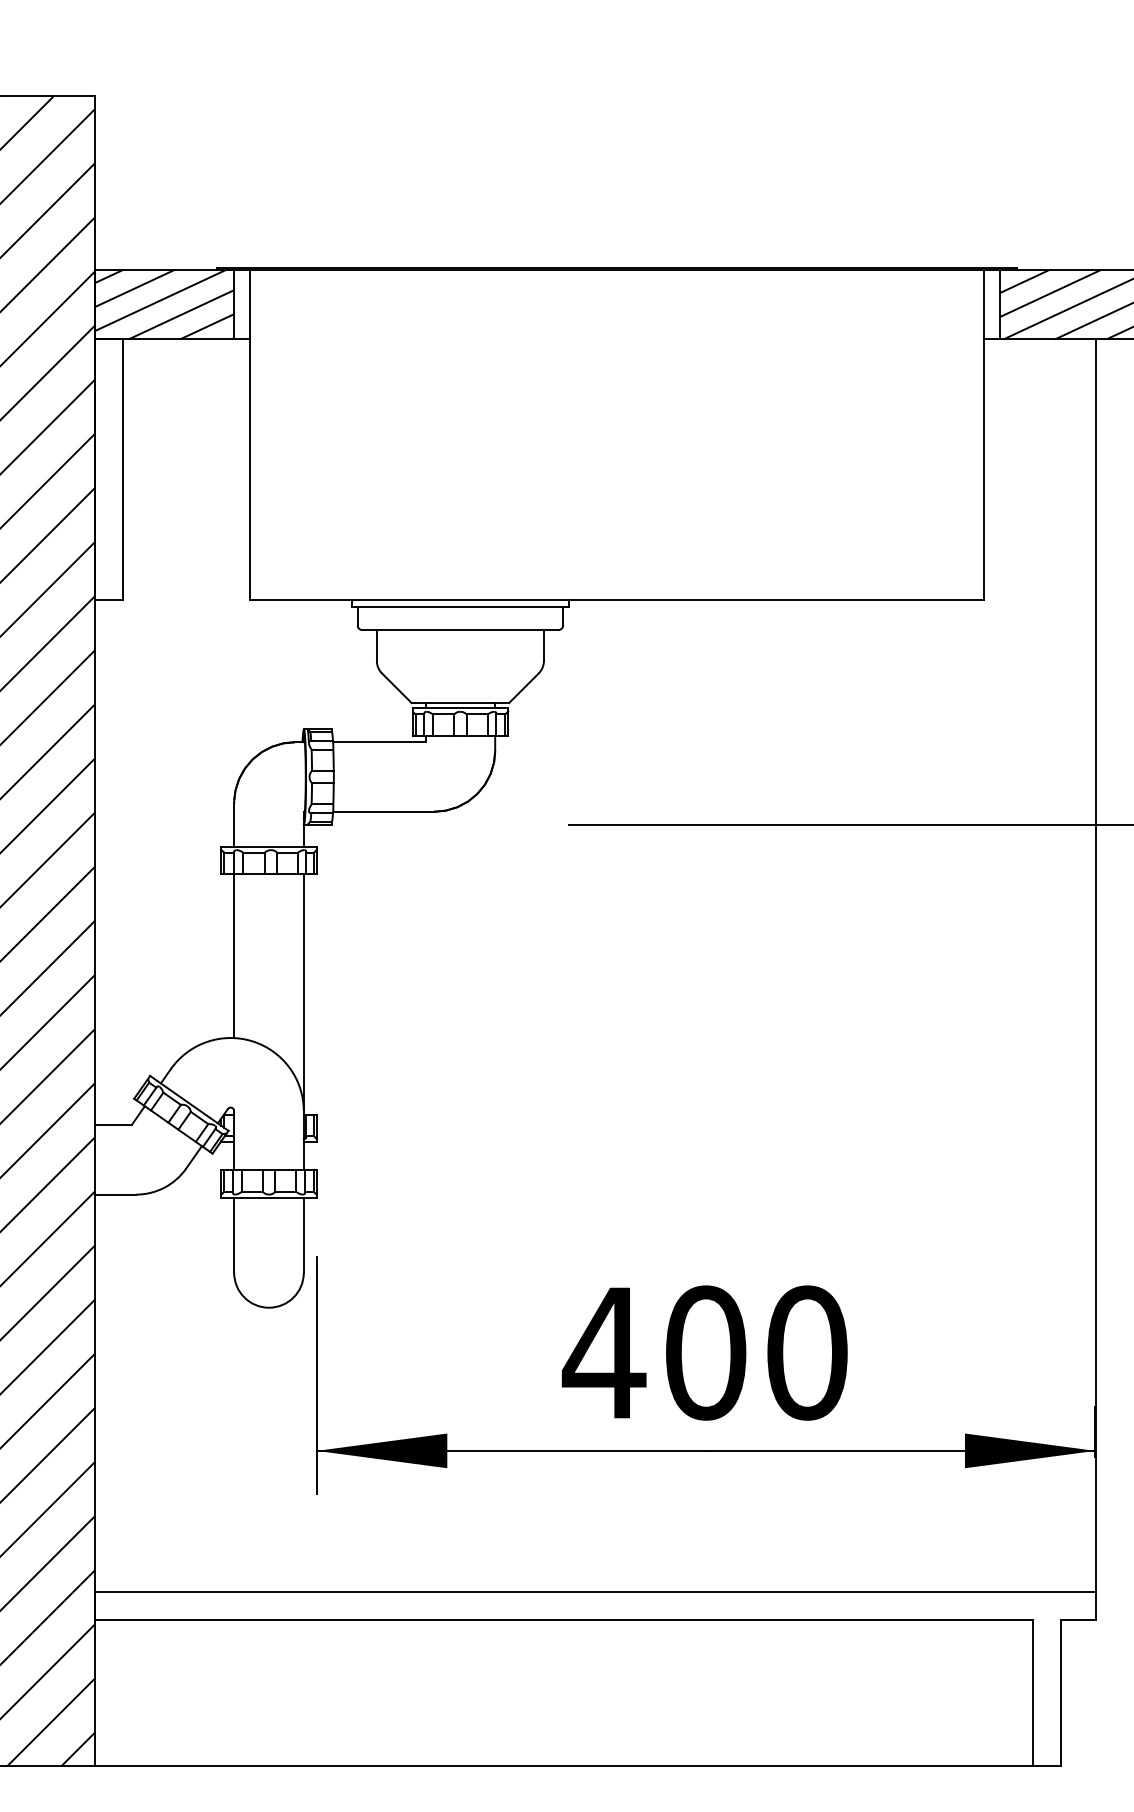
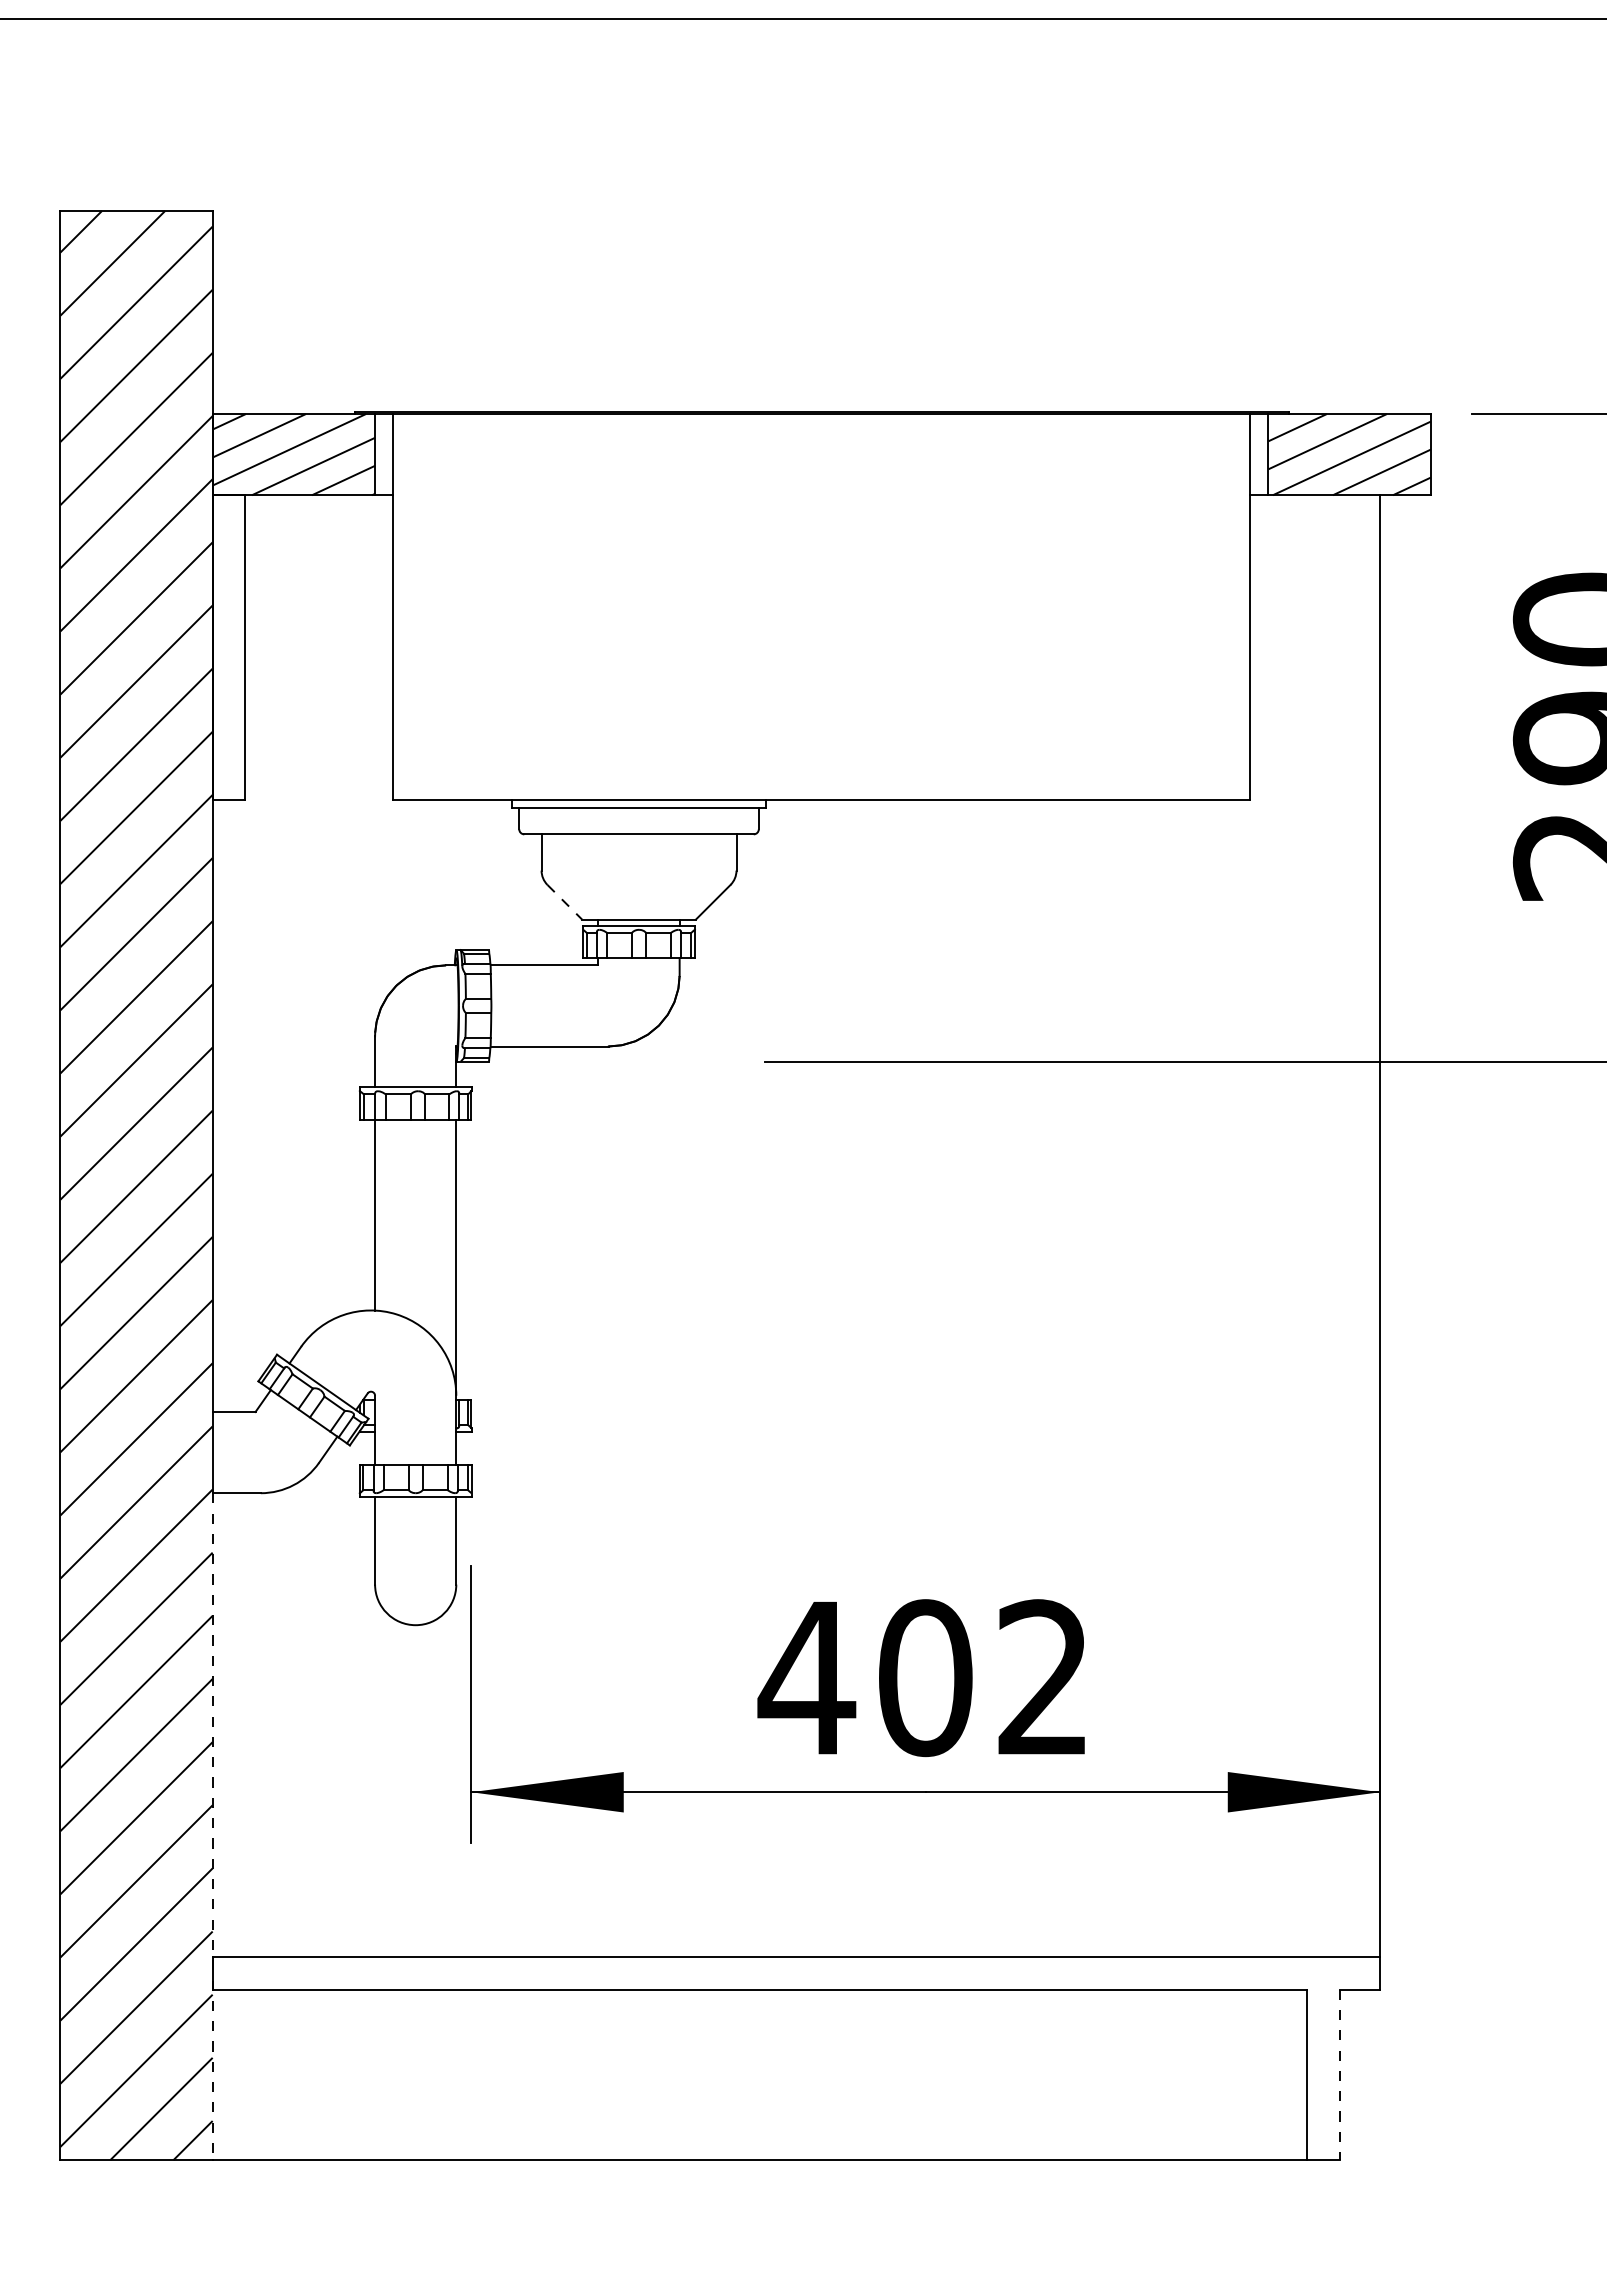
line: (396, 688) -> (564, 902), solid -> dashed
text: (807, 1353) -> (1043, 1678), 400 -> 402
line: (94, 1481) -> (212, 1827), solid -> dashed
line: (1060, 1693) -> (1339, 2075), solid -> dashed

